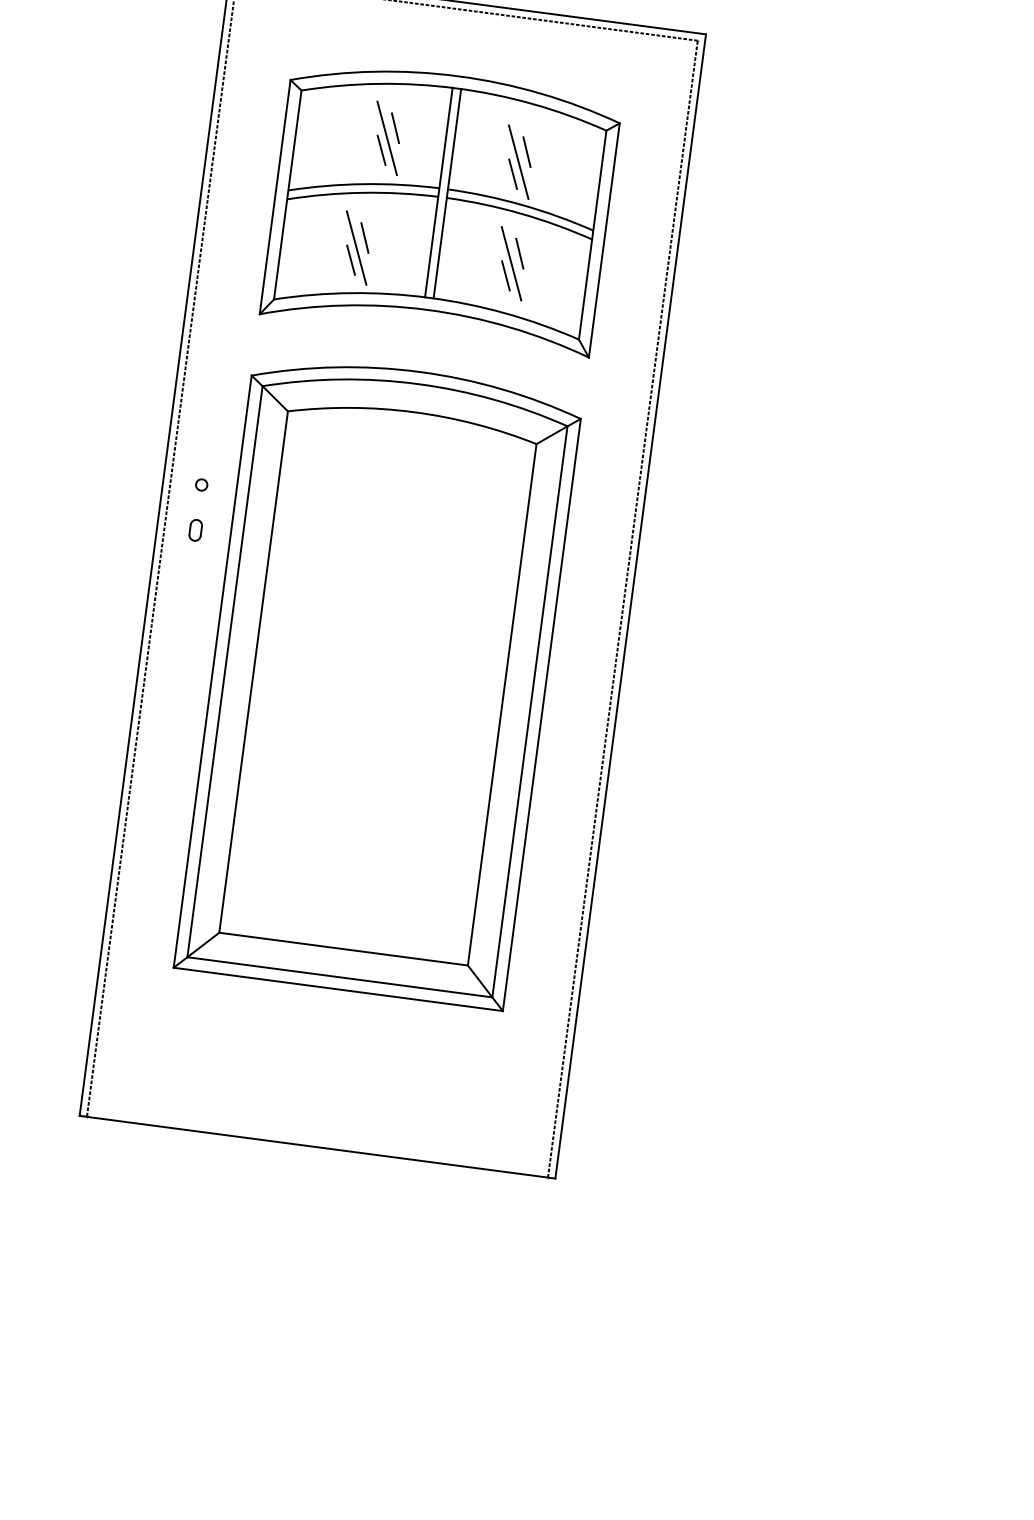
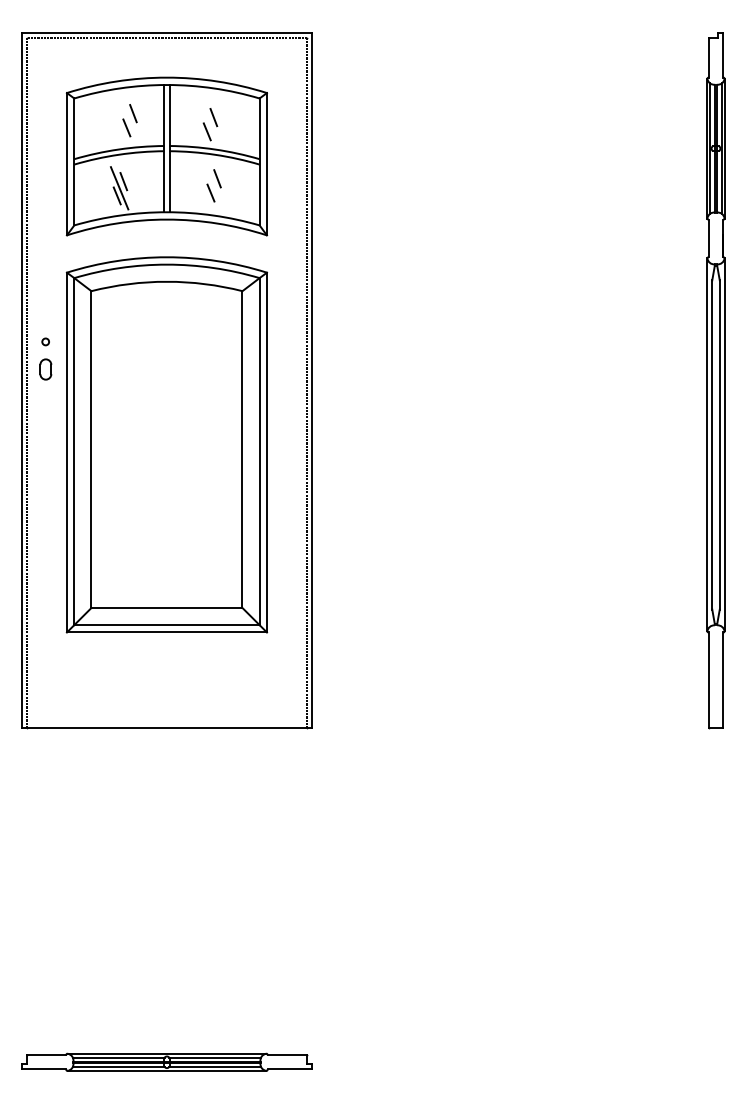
line: (385, 138) -> (128, 120), removed
line: (518, 162) -> (209, 124), removed
line: (511, 263) -> (213, 185), removed
part: (195, 530) -> (45, 369), size x1.6

